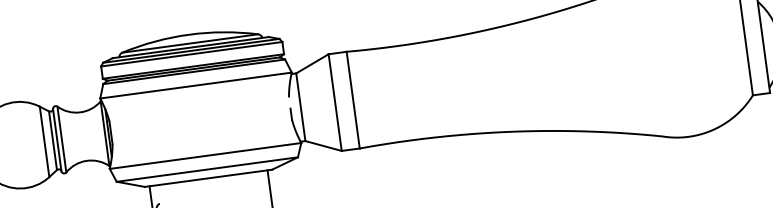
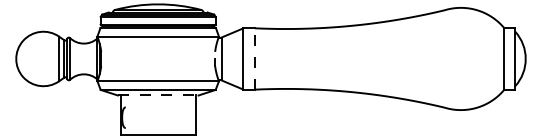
line: (352, 99) -> (254, 58), solid -> dashed
line: (209, 178) -> (158, 95), solid -> dashed

